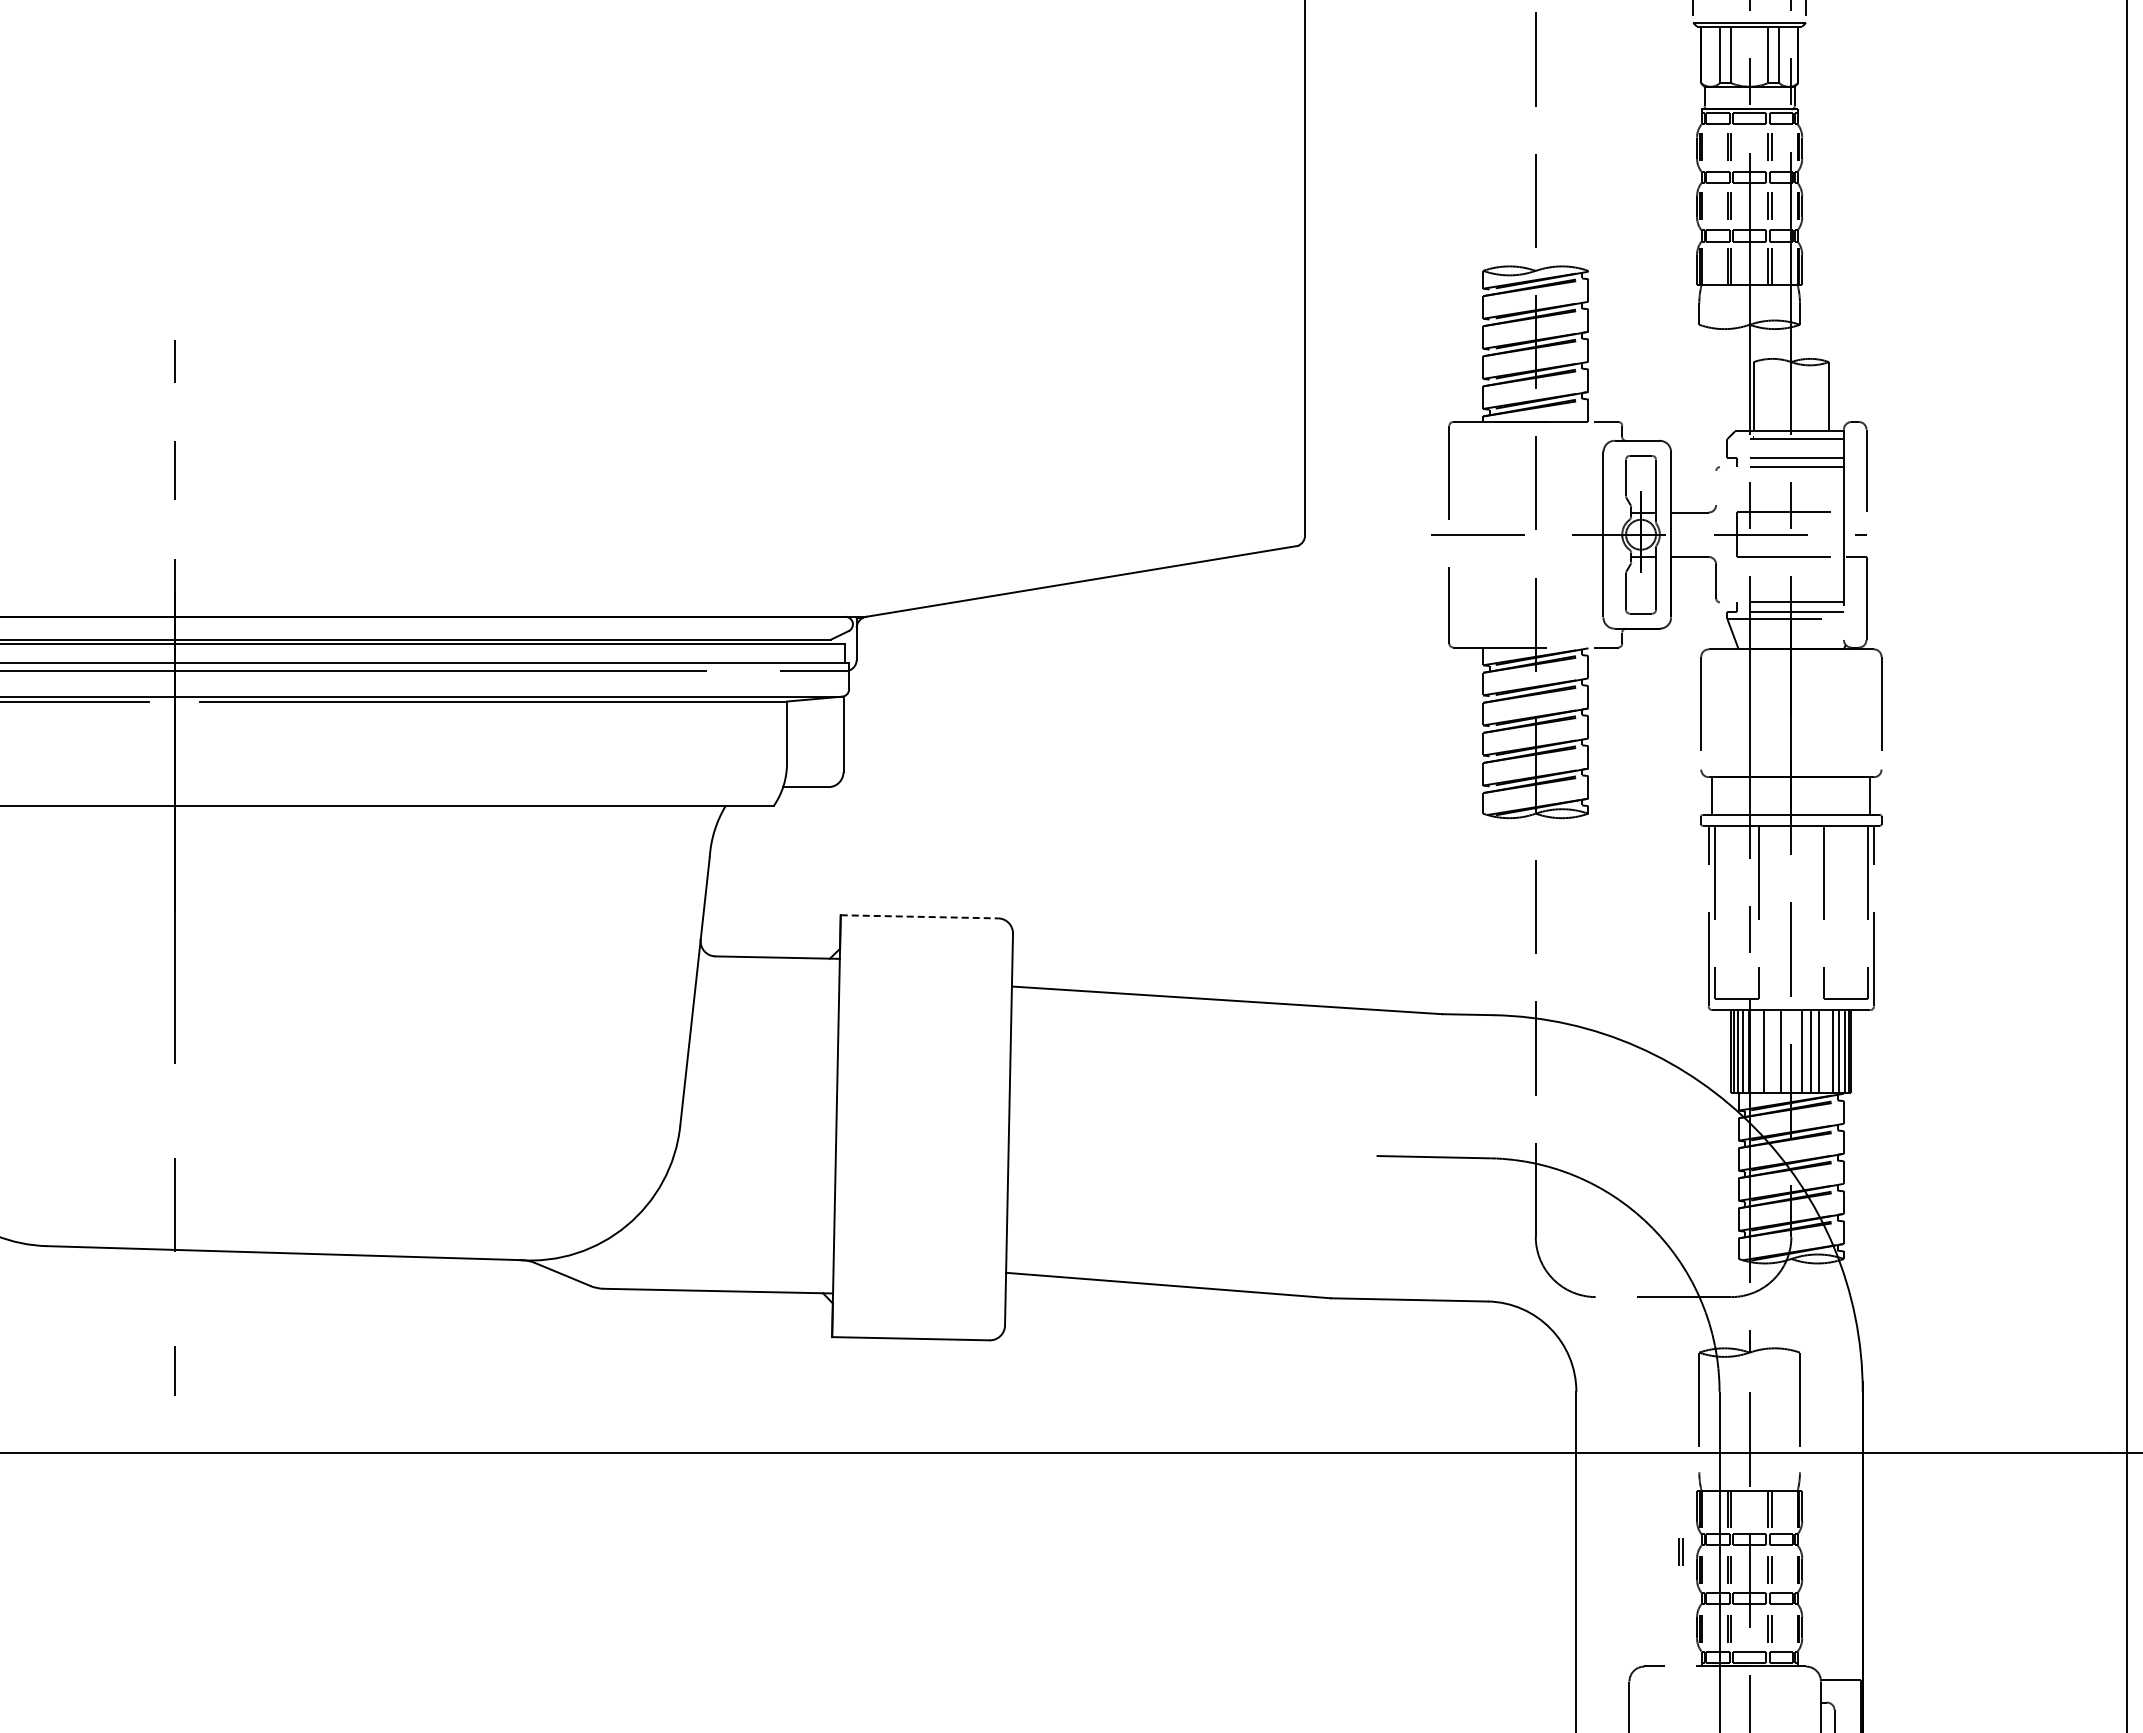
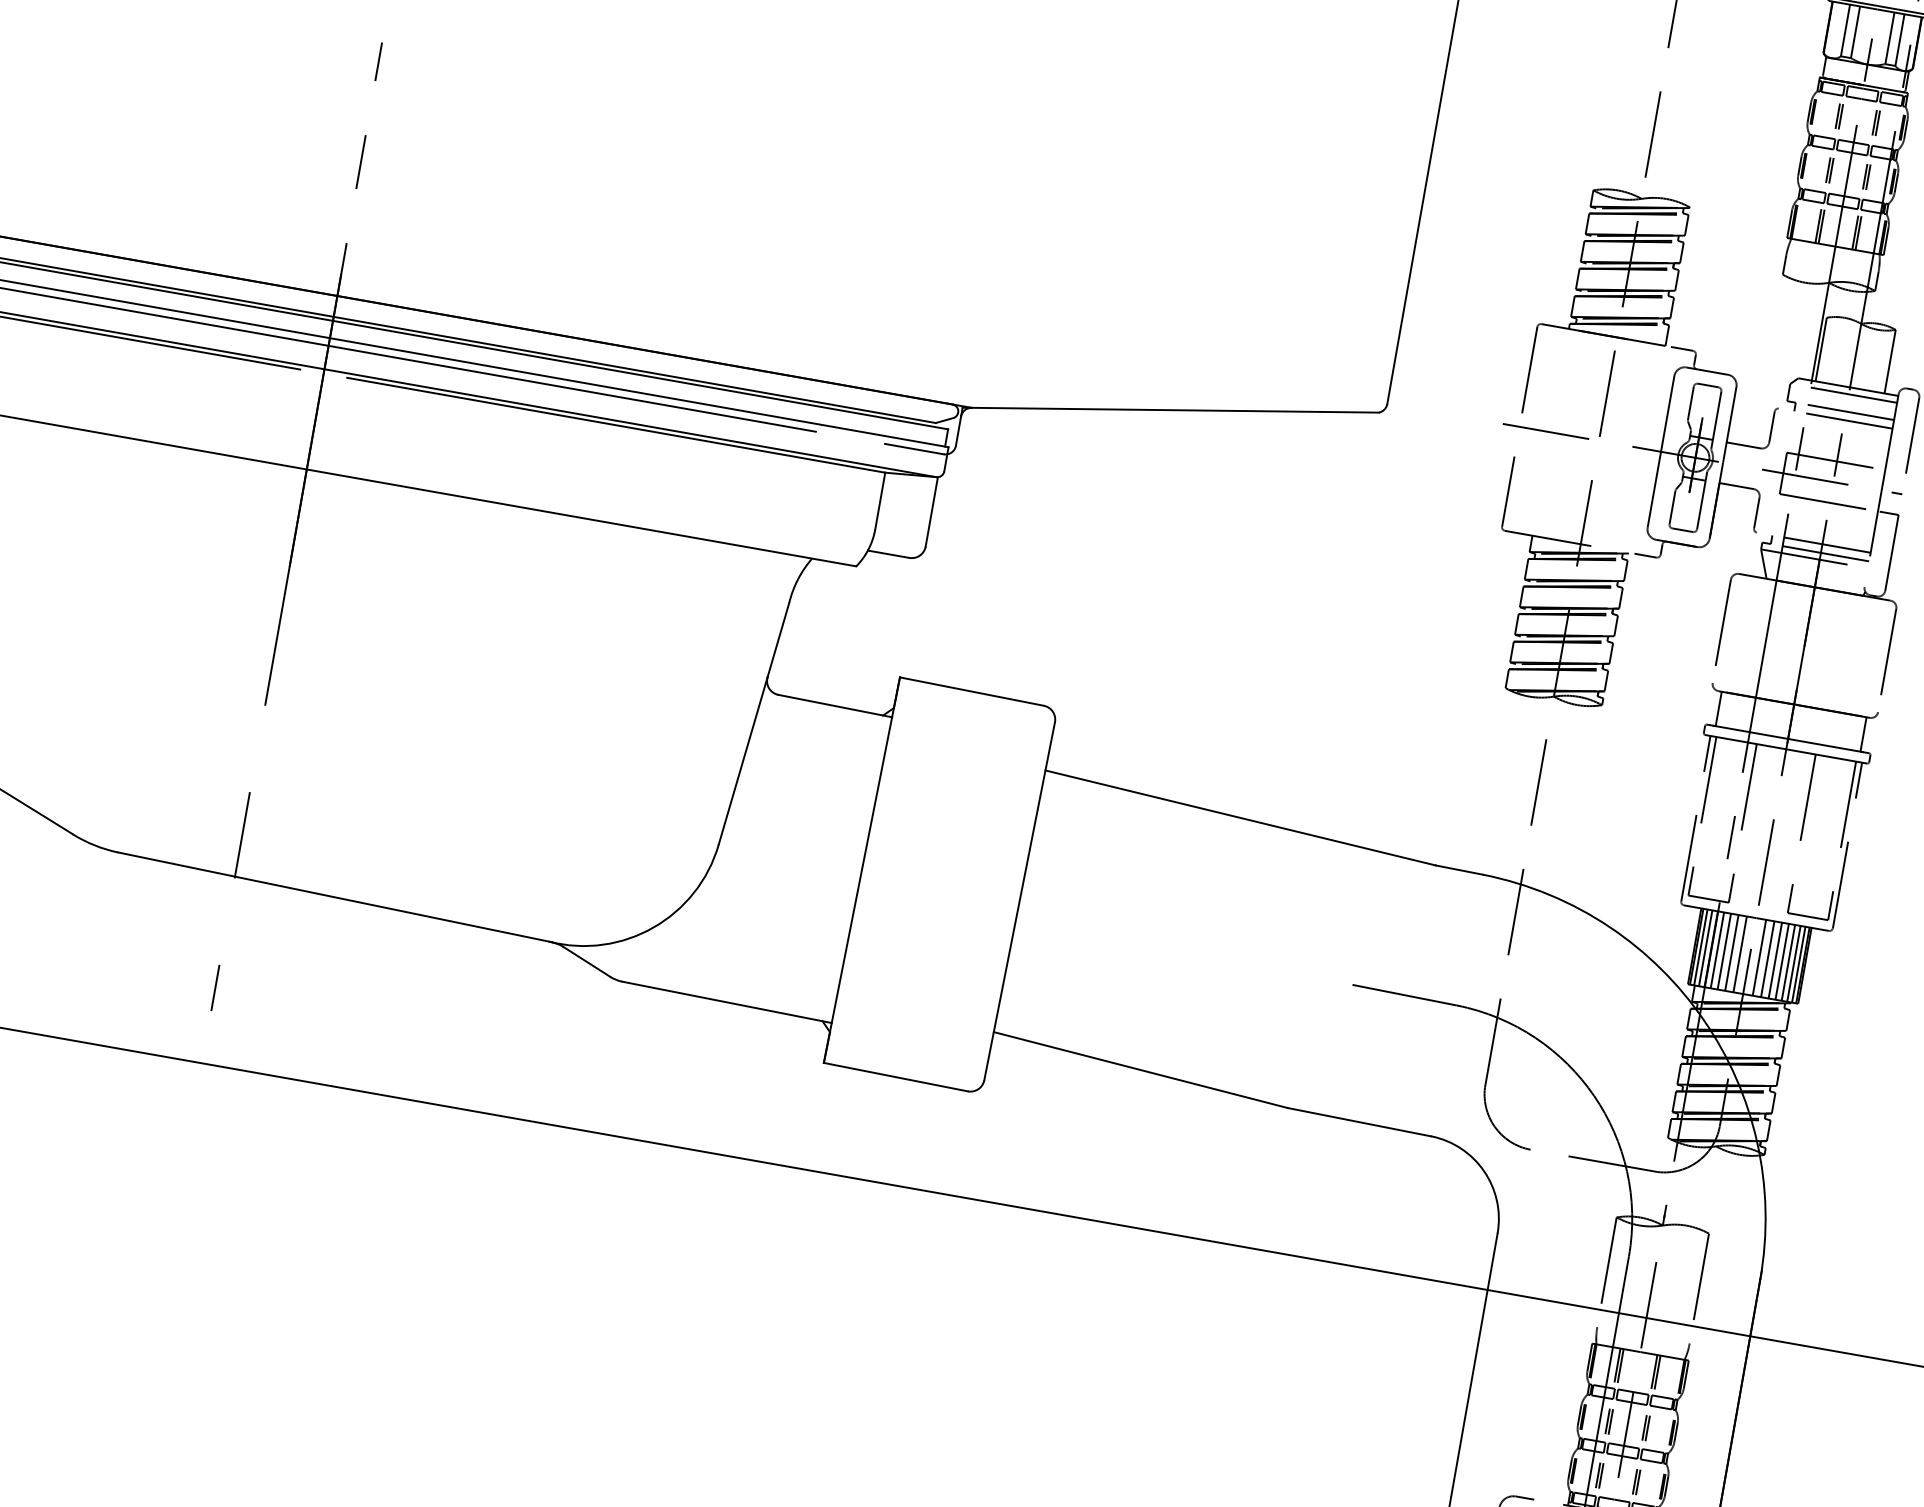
line: (1716, 487) -> (1772, 426), added
line: (919, 916) -> (972, 691), dashed -> solid
line: (1756, 1051) -> (1717, 950), added
line: (1771, 1051) -> (1731, 952), added
line: (1826, 1051) -> (1782, 961), added
part: (1680, 1551) -> (1567, 1396), removed

